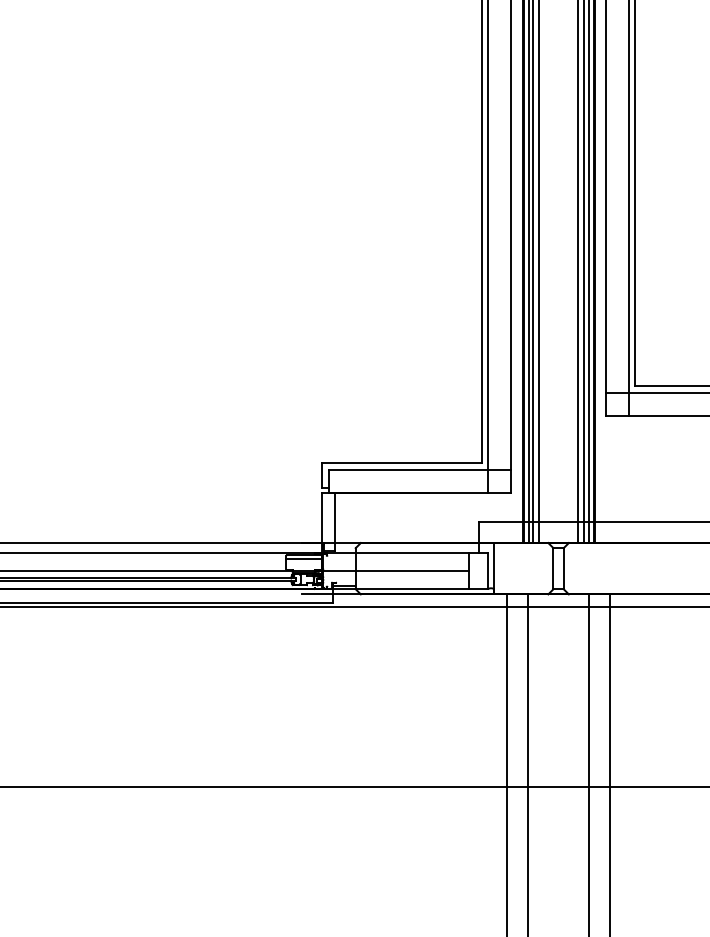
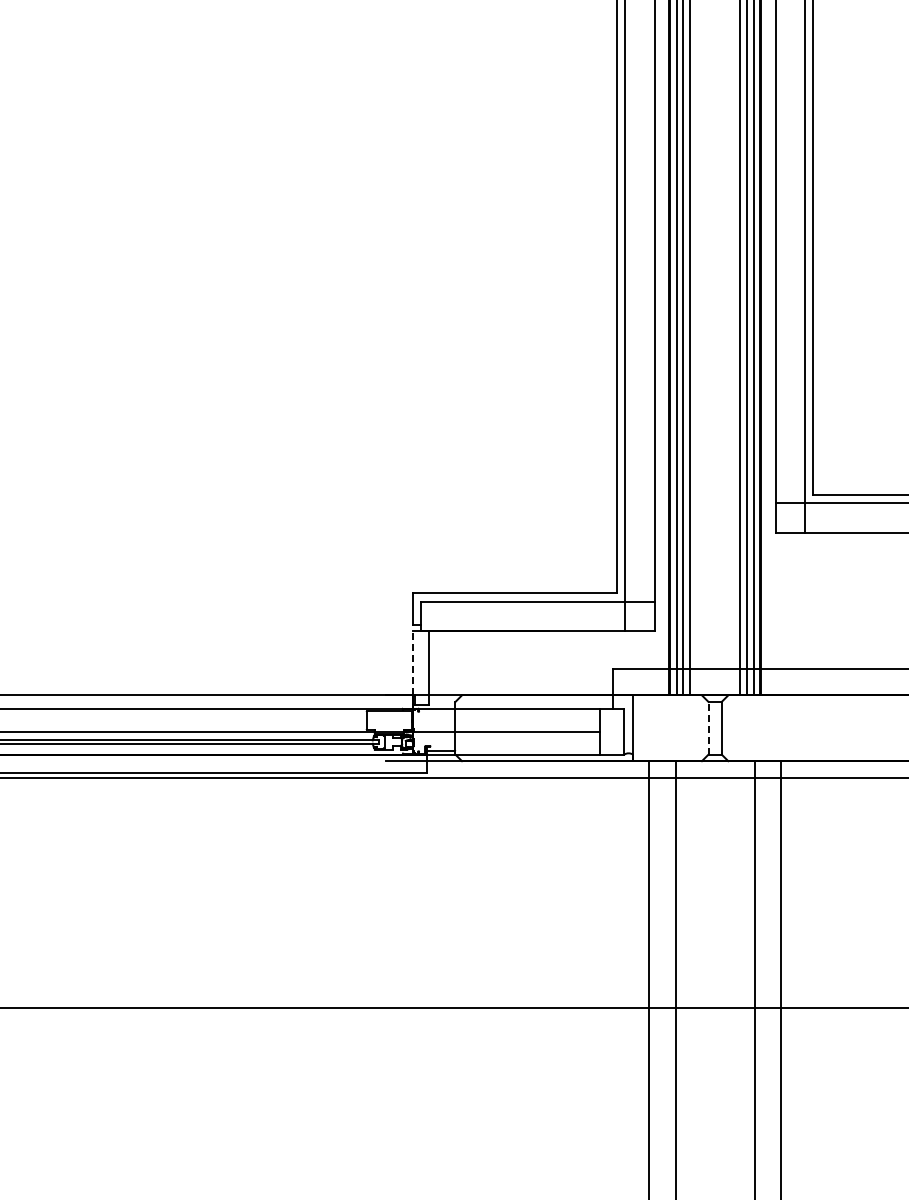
line: (322, 517) -> (412, 662), solid -> dashed
line: (304, 558) -> (389, 715), removed
line: (553, 568) -> (708, 727), solid -> dashed

